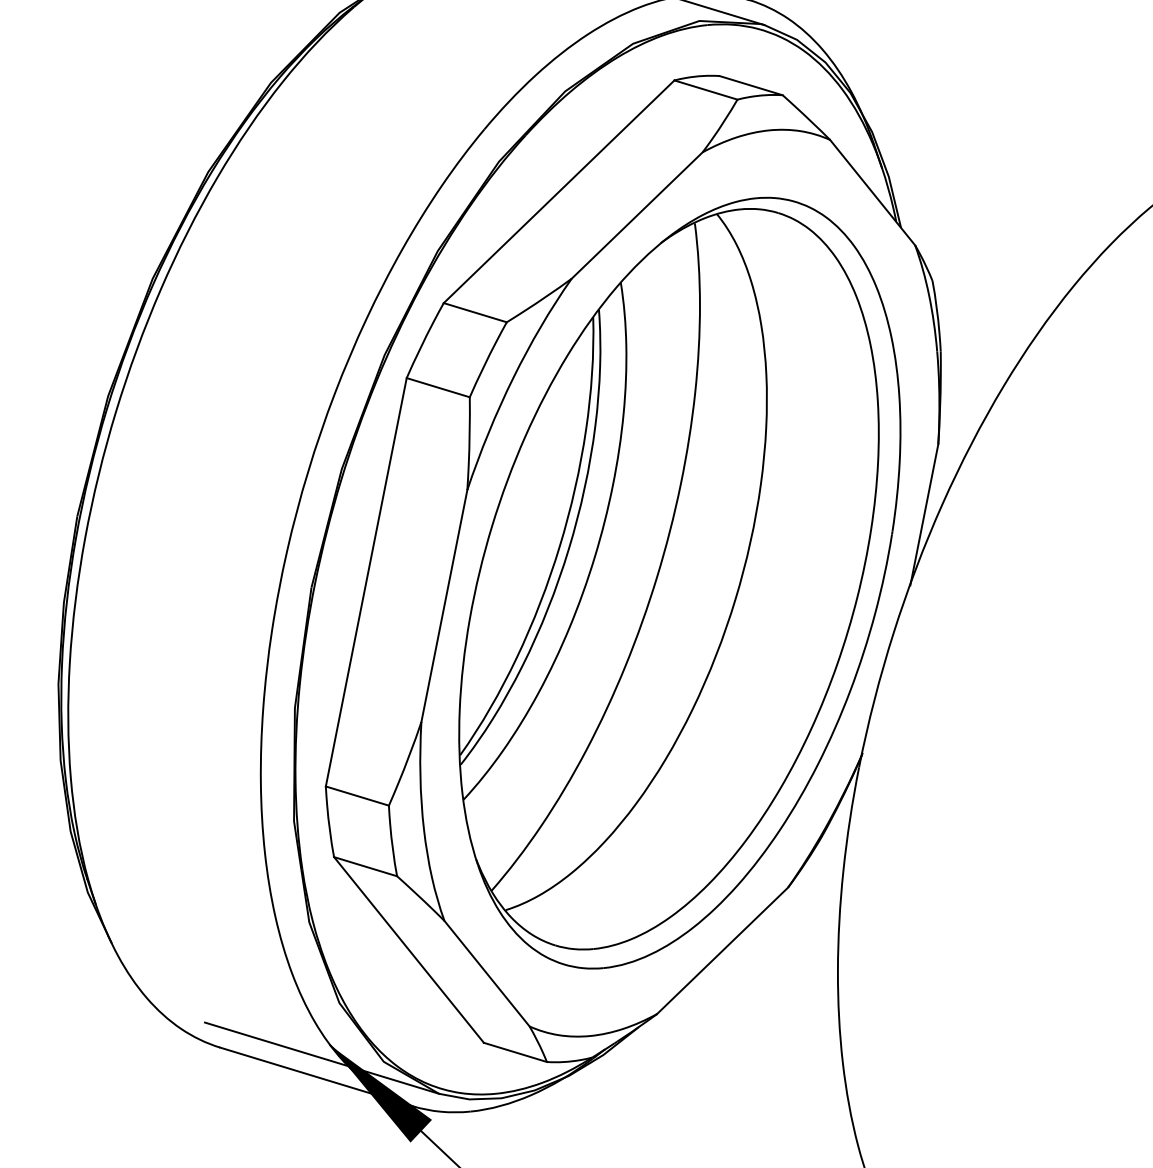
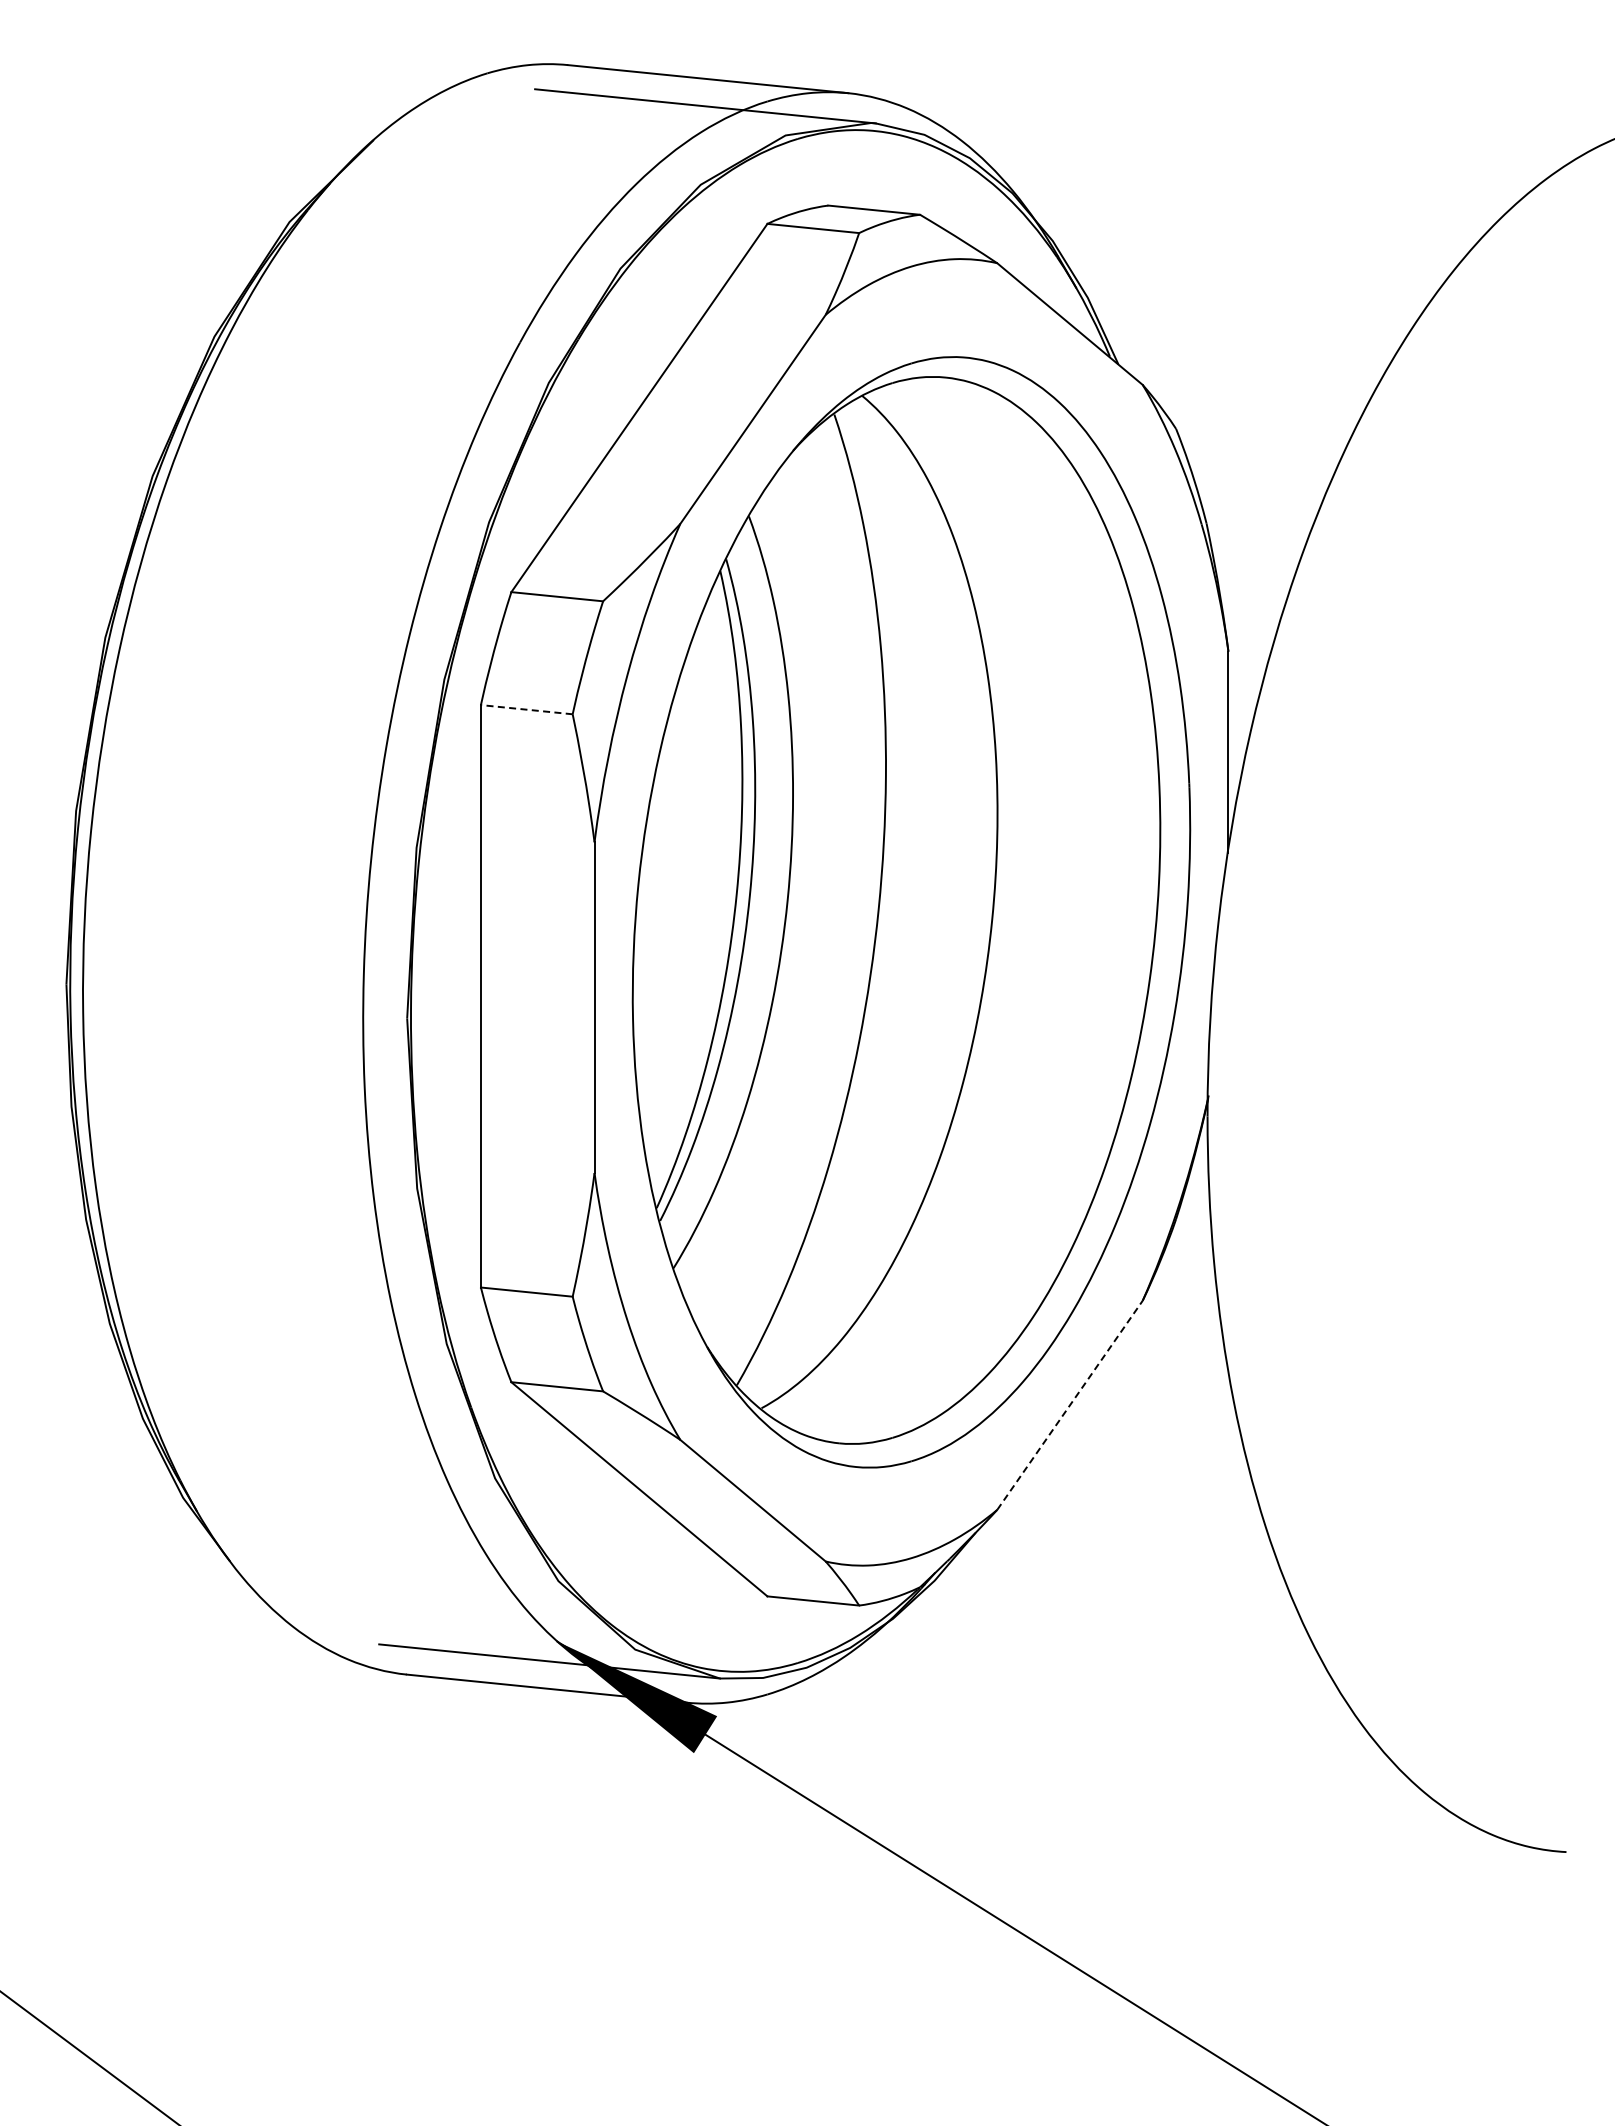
line: (438, 387) -> (526, 709), solid -> dashed
line: (723, 950) -> (1070, 1404), solid -> dashed

